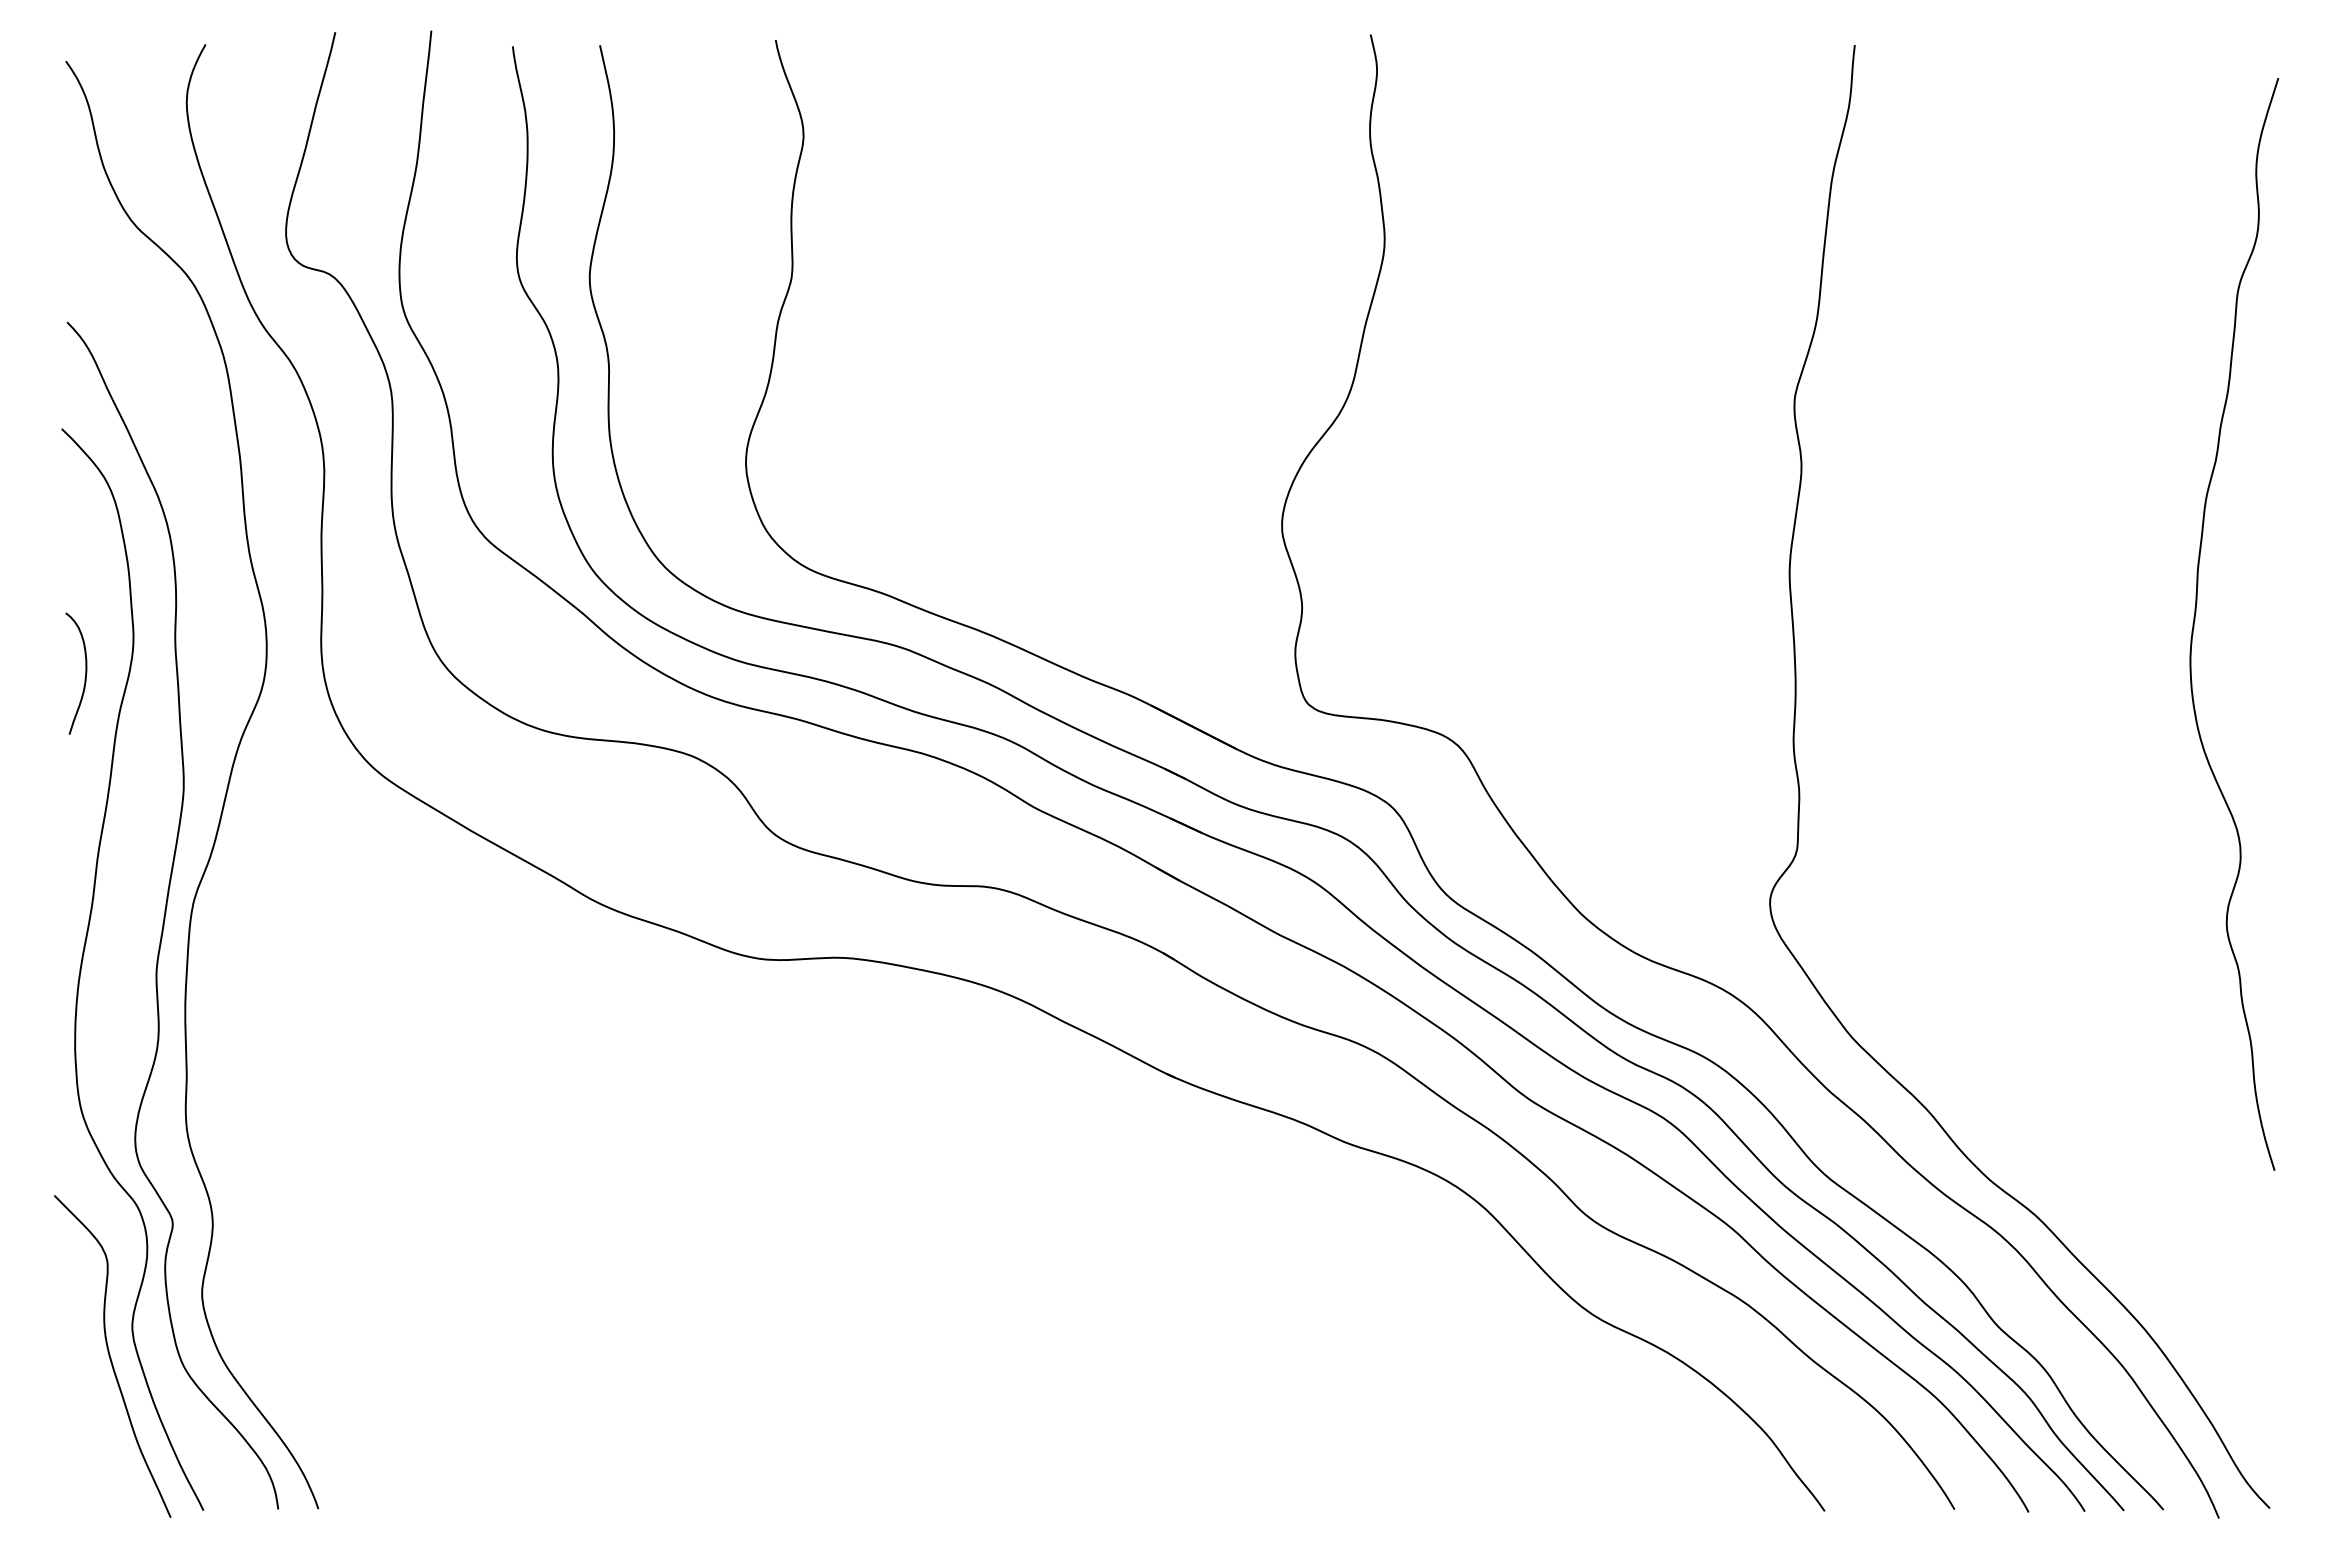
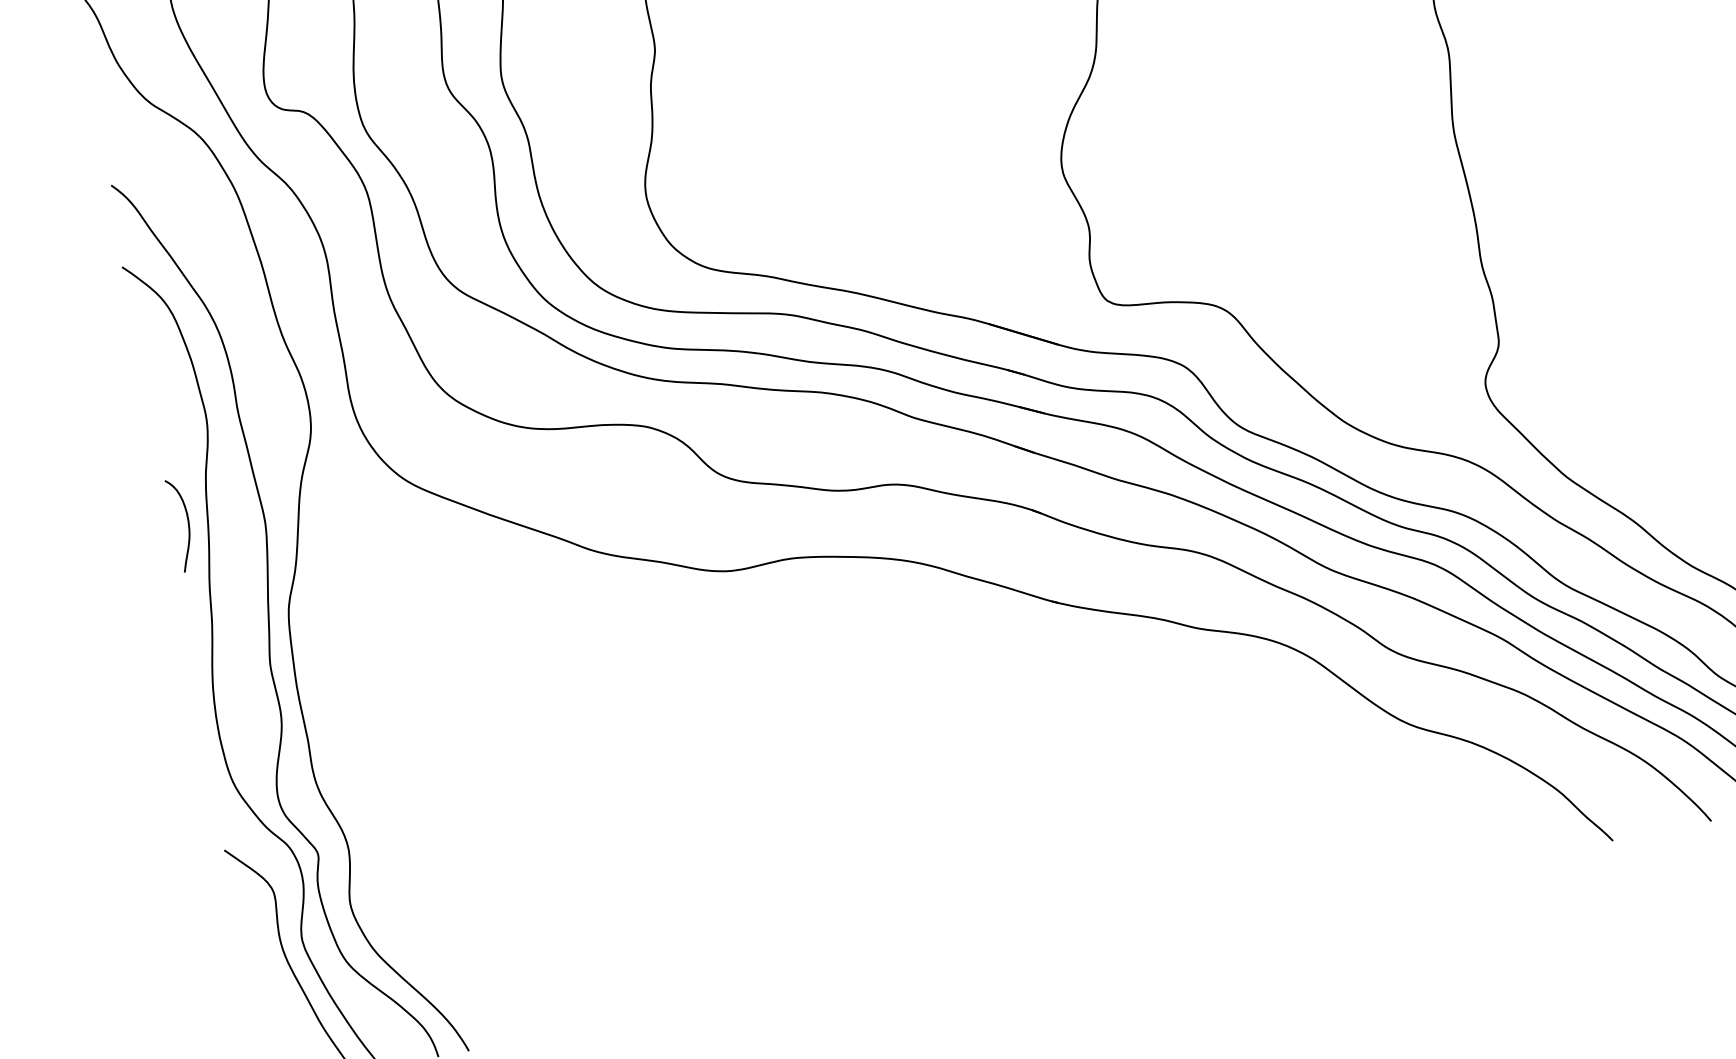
curve: (85, 673) -> (188, 523), moved

